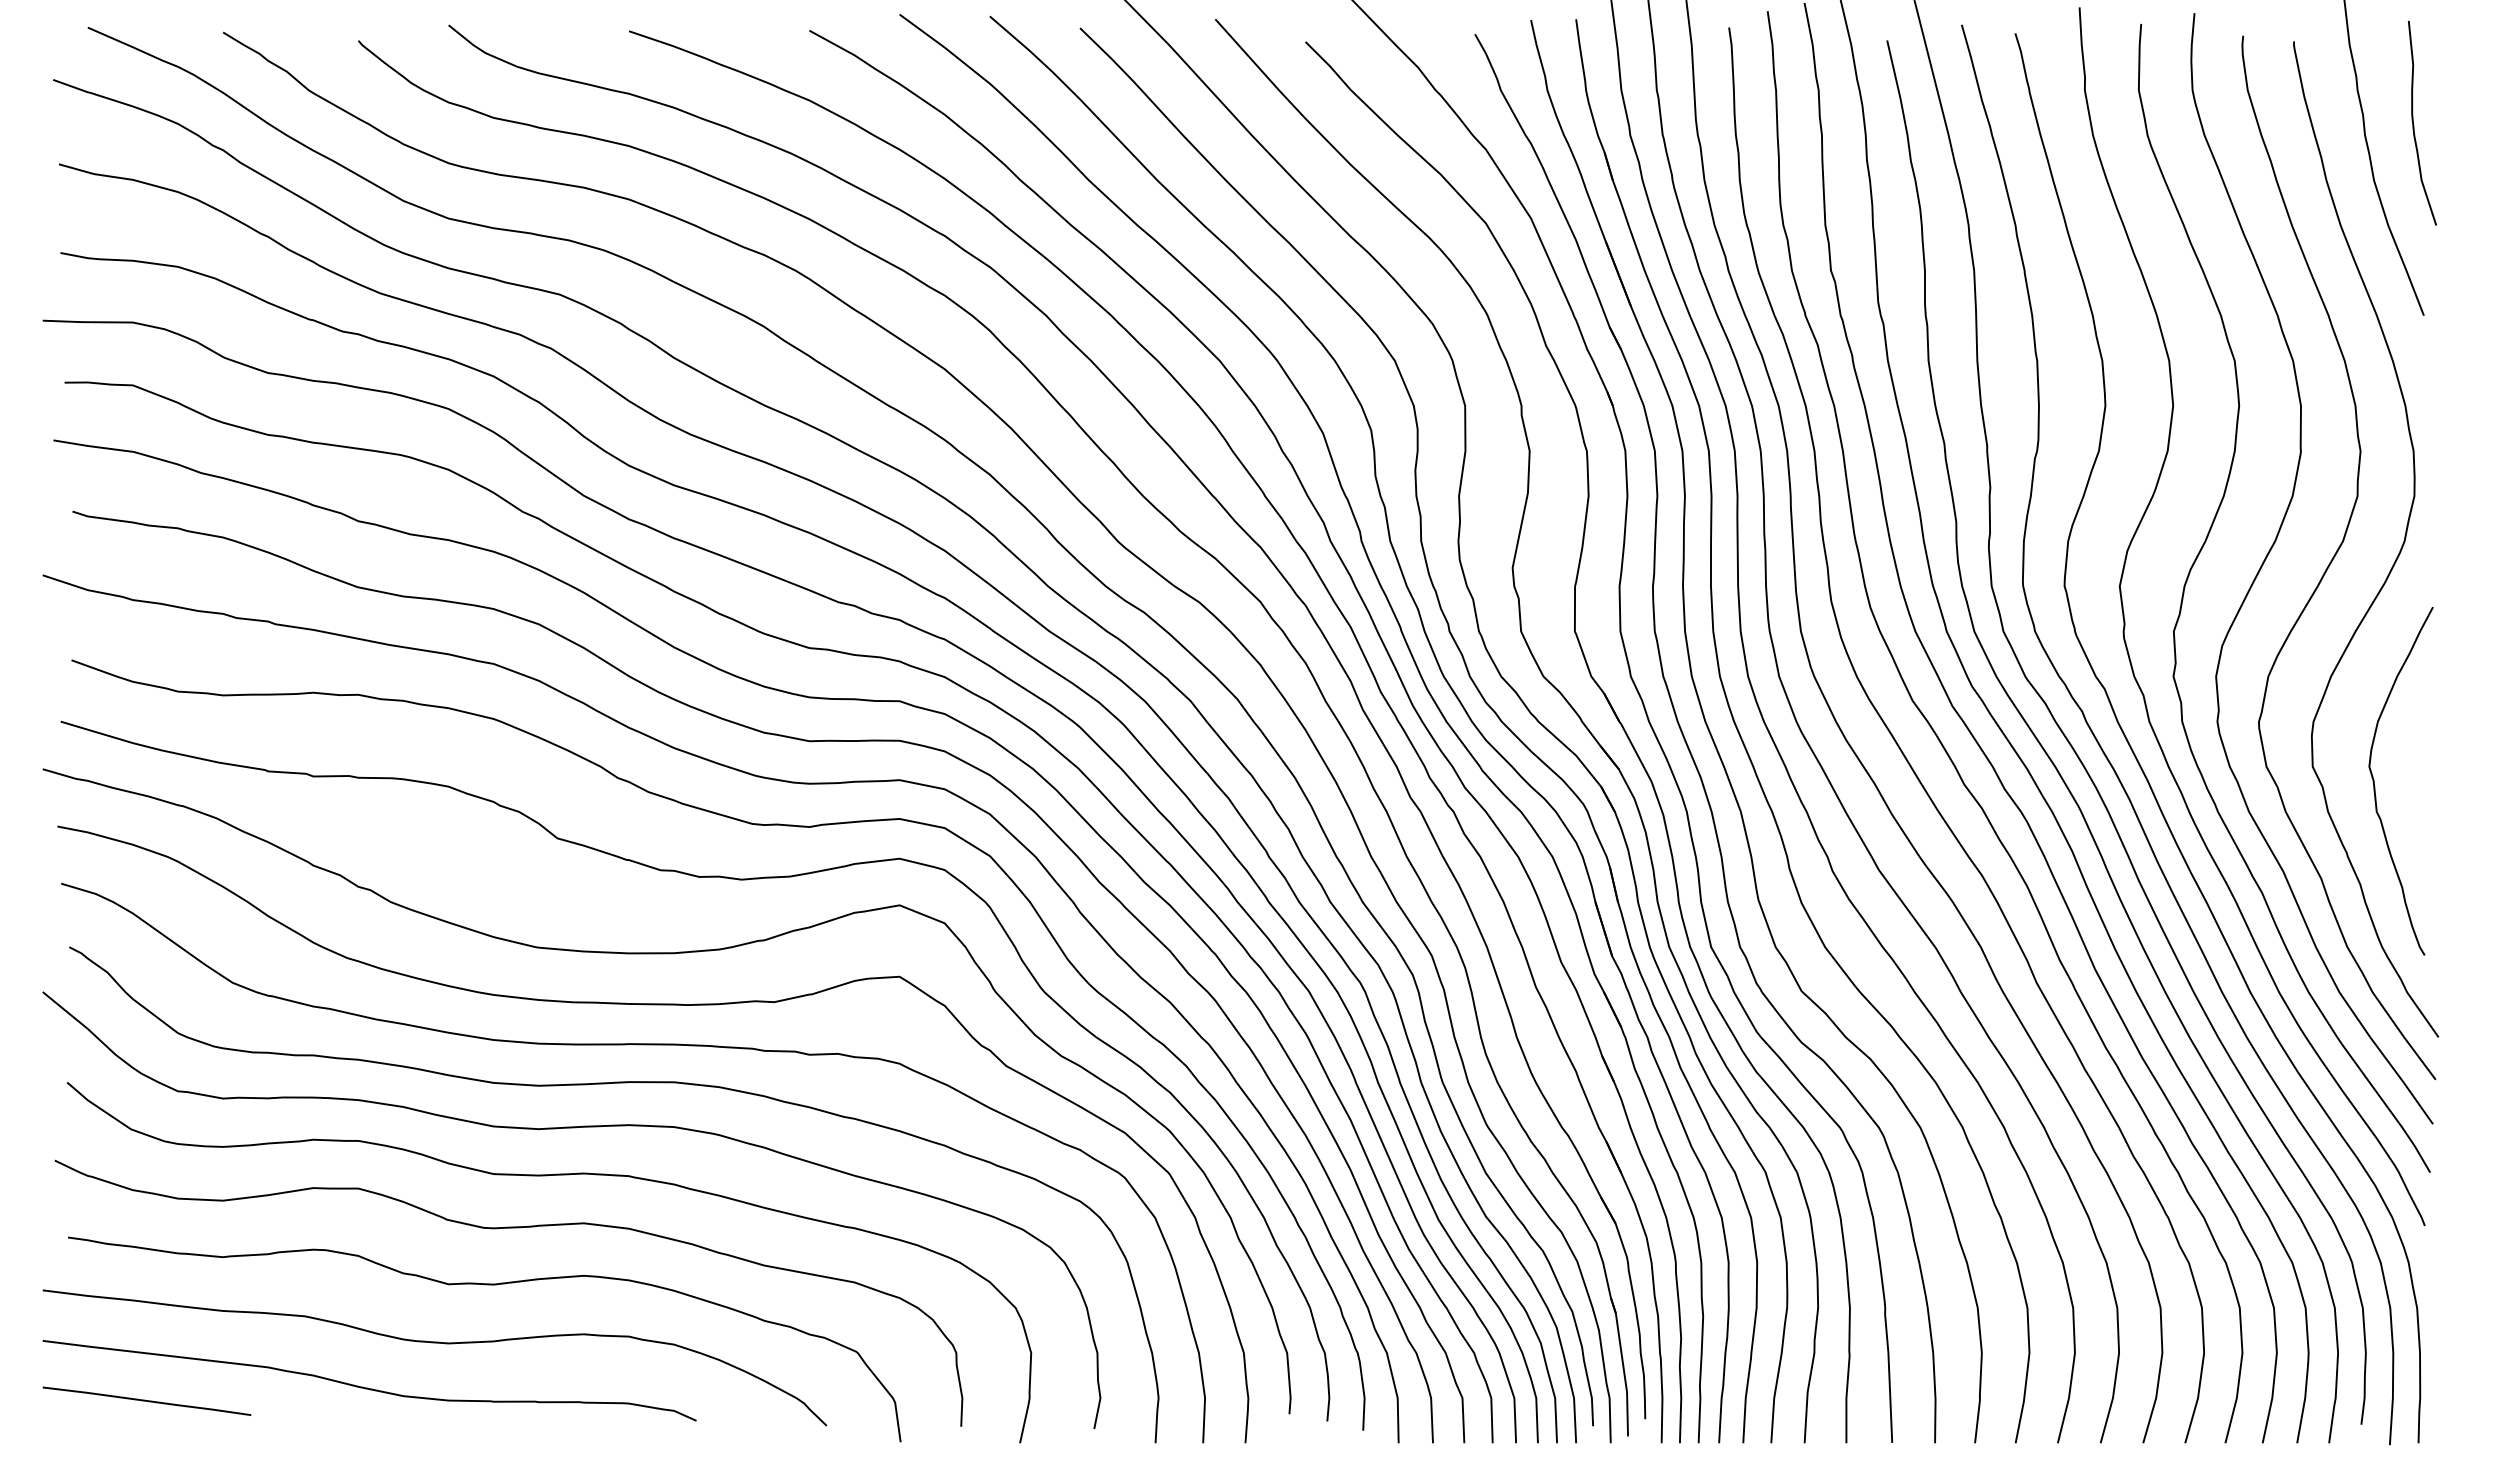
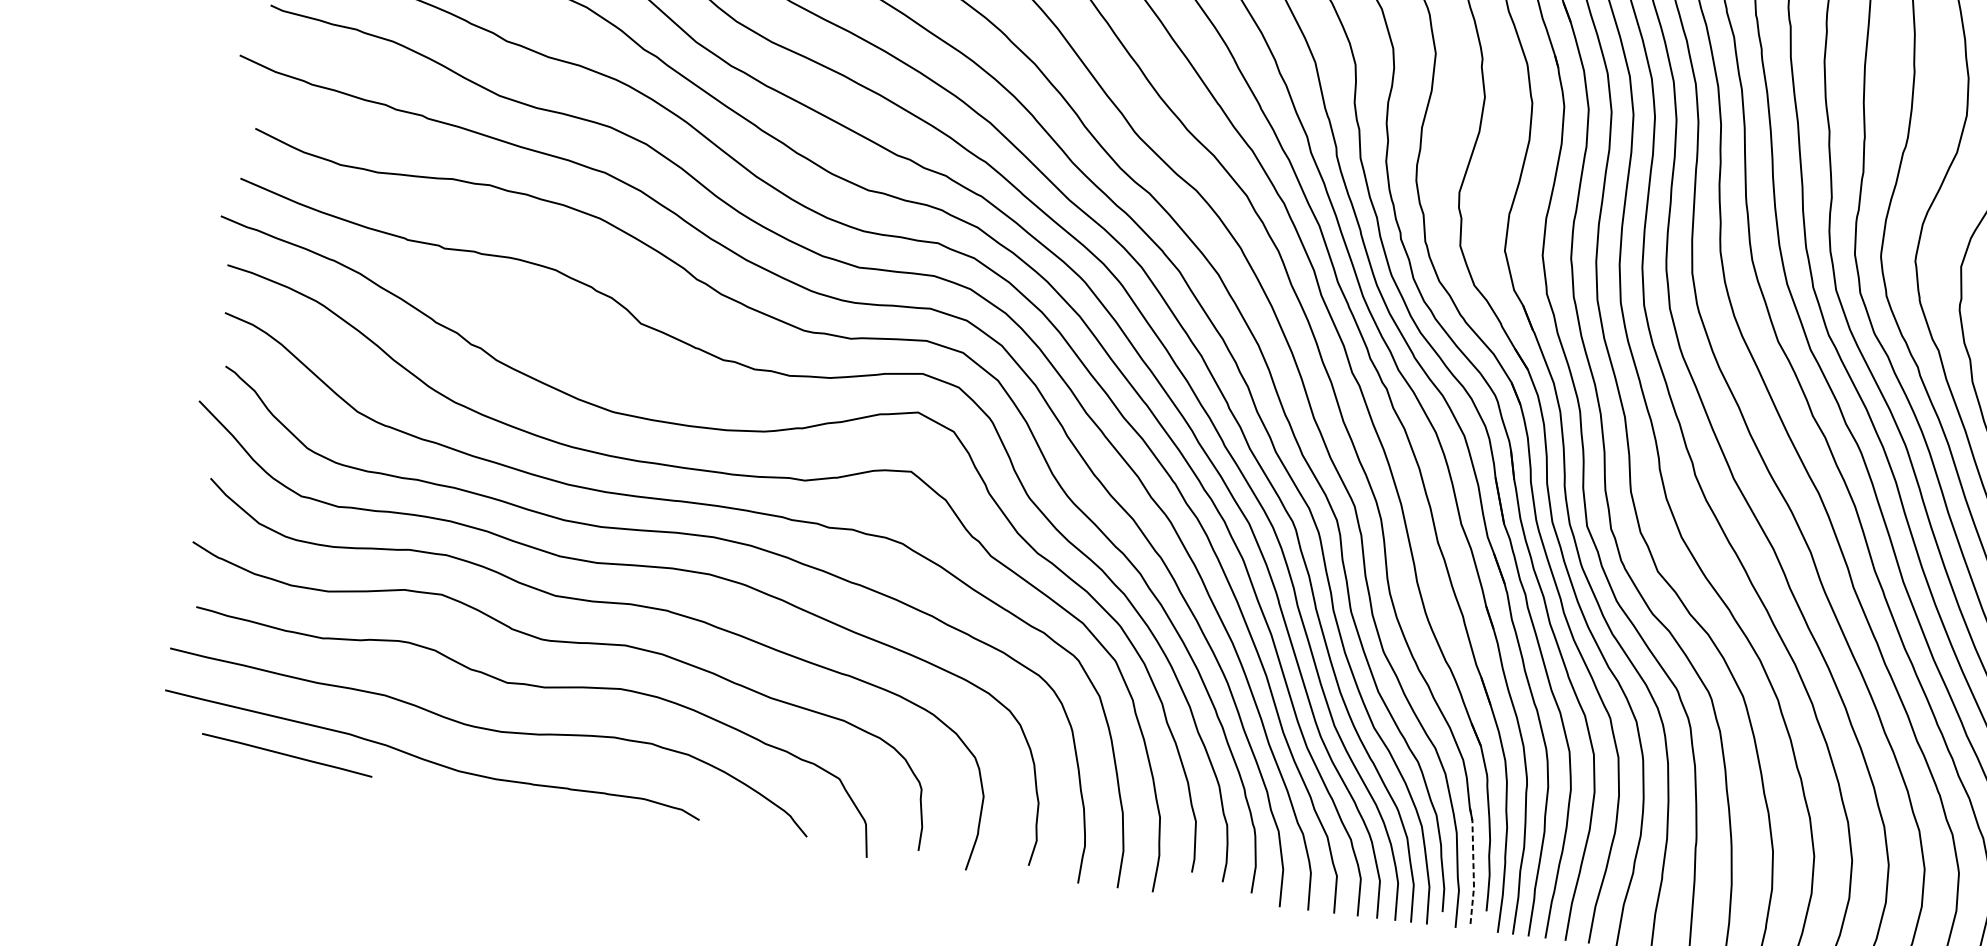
line: (1623, 1366) -> (1473, 865), solid -> dashed
line: (146, 1400) -> (286, 754), moved

